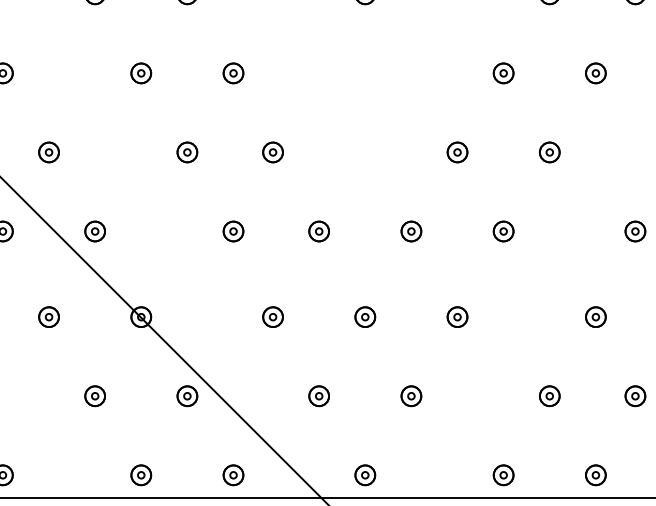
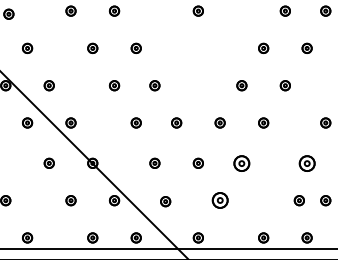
part: (456, 315) -> (241, 162), size x1.6
part: (594, 315) -> (306, 162), size x1.6
part: (318, 395) -> (165, 201), moved
part: (410, 395) -> (219, 200), size x1.6
part: (547, 395) -> (298, 200), moved

